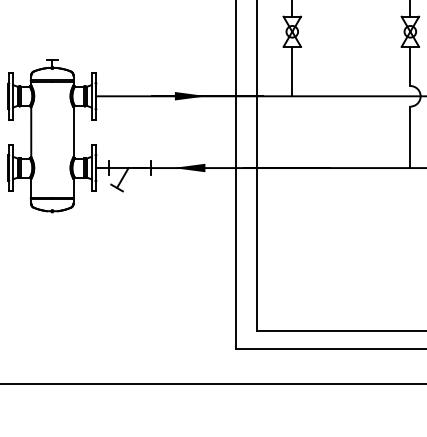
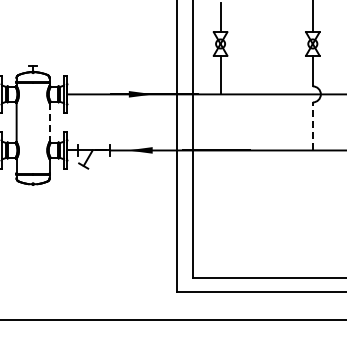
line: (73, 132) -> (49, 122), solid -> dashed
line: (409, 136) -> (312, 125), solid -> dashed

